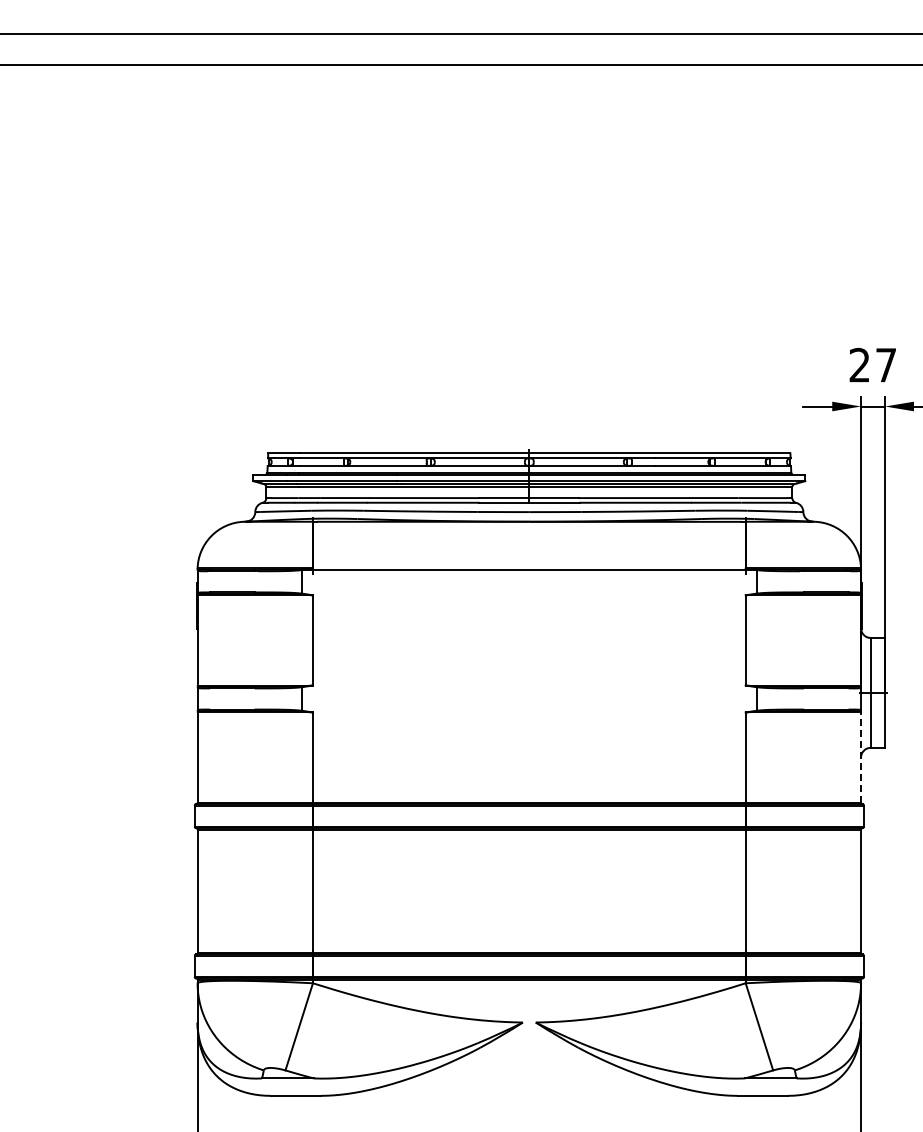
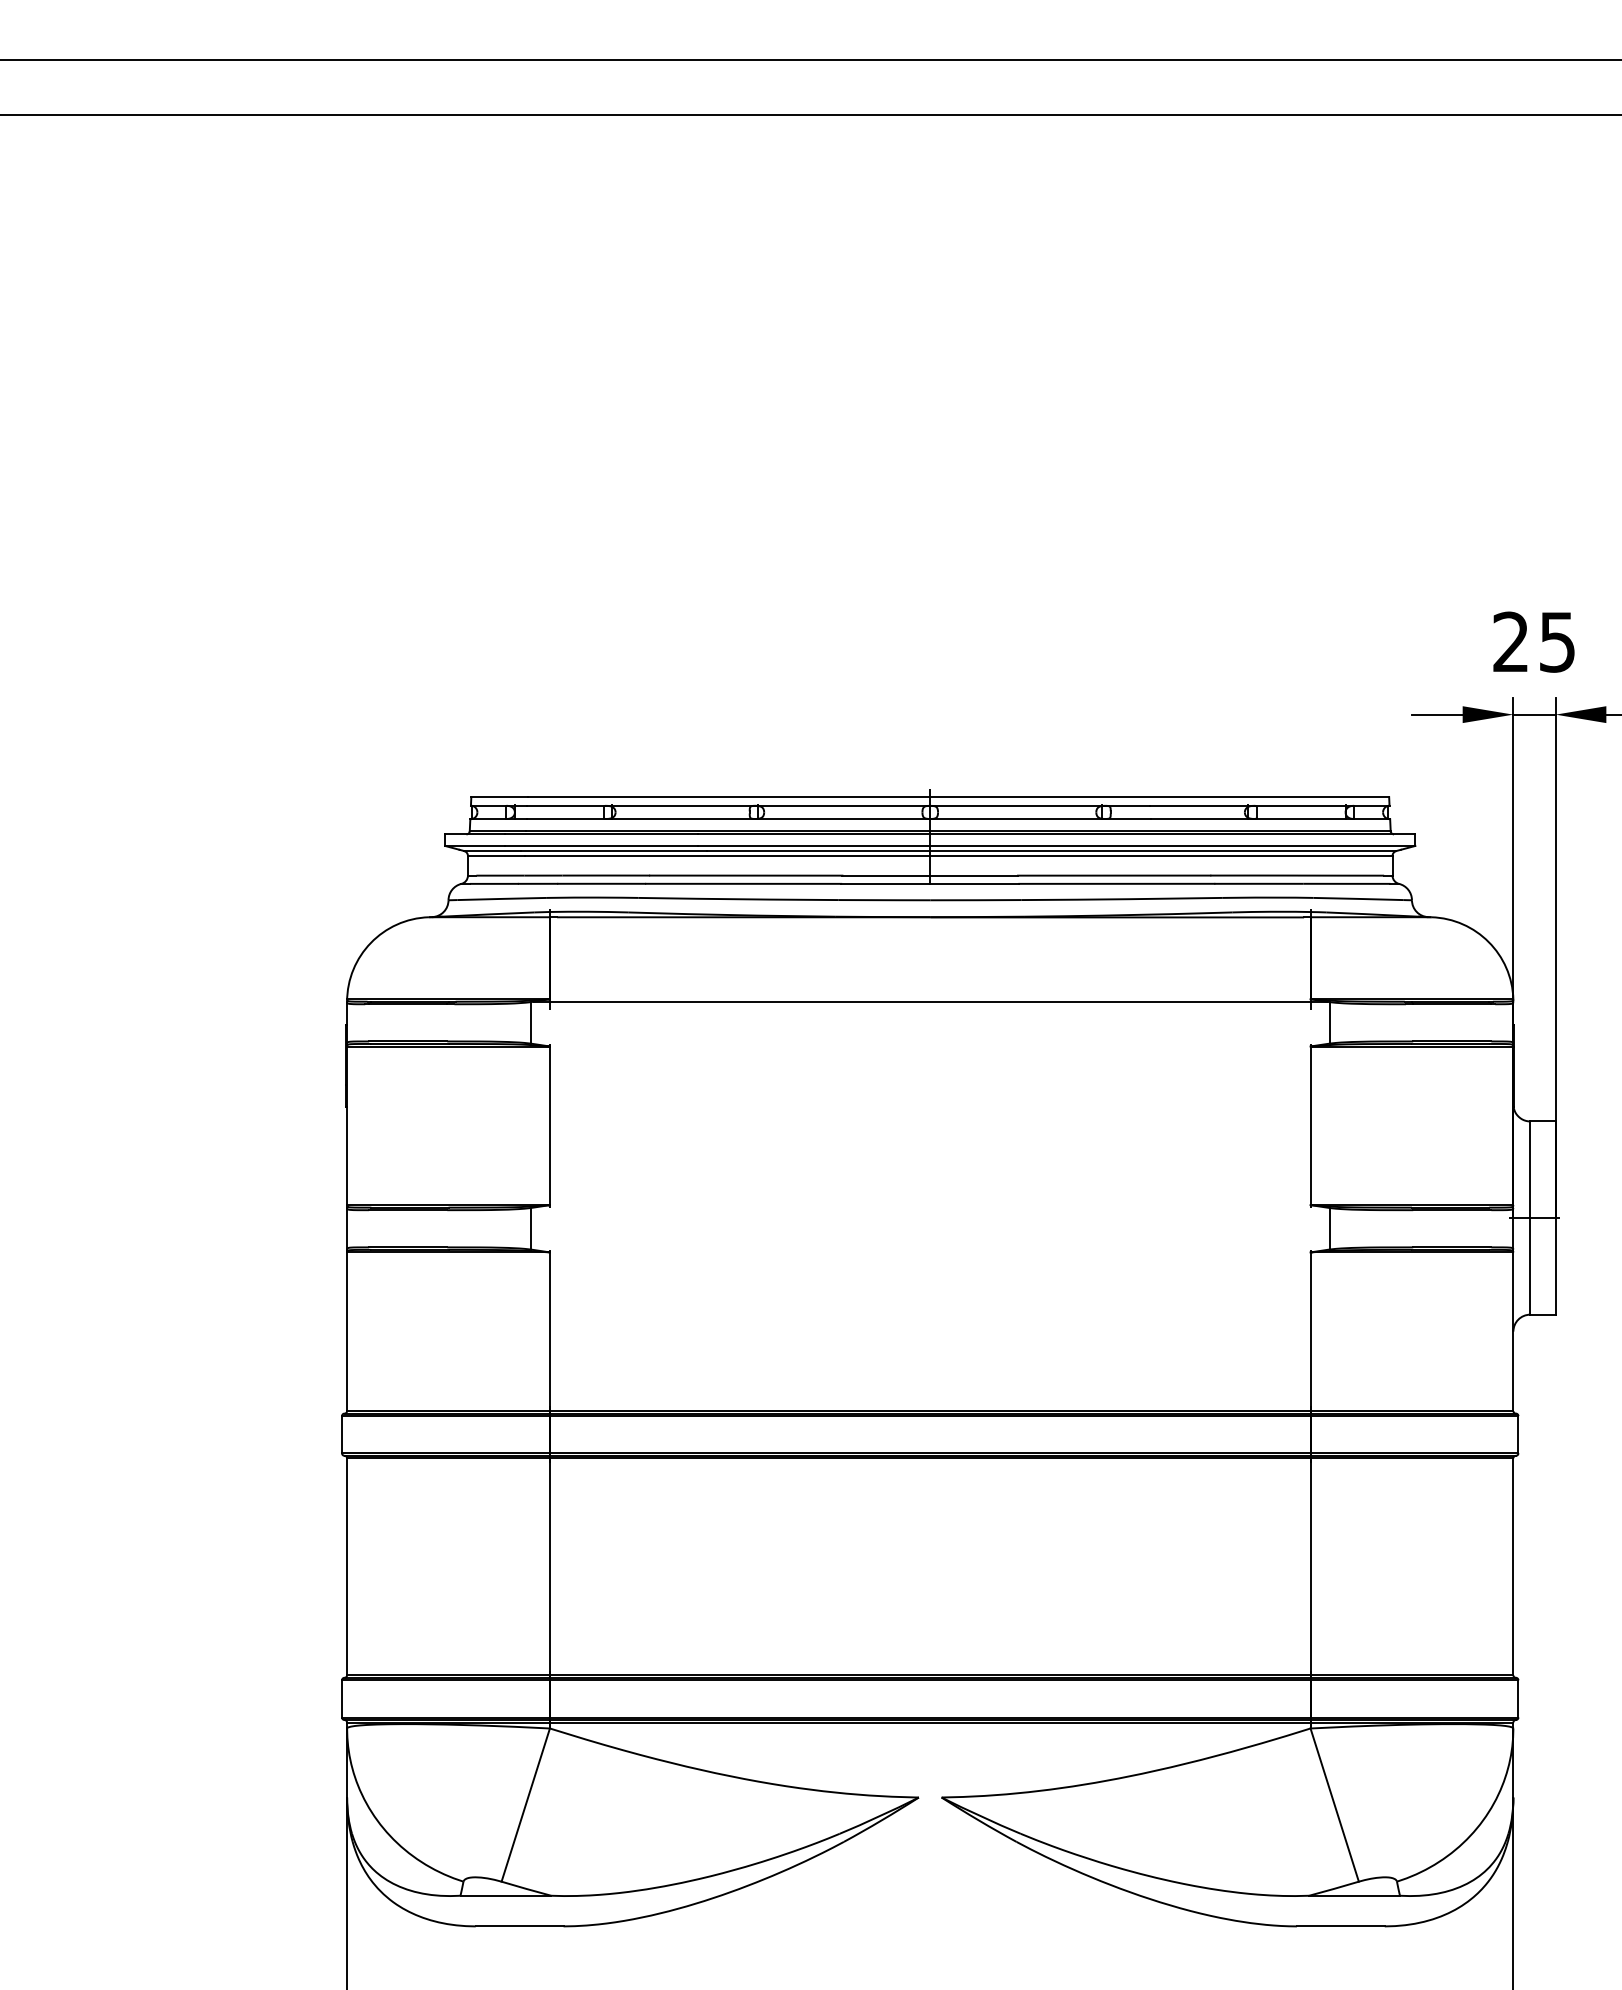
text: (885, 365) -> (1556, 642), 27 -> 25
line: (861, 757) -> (1514, 1331), dashed -> solid

